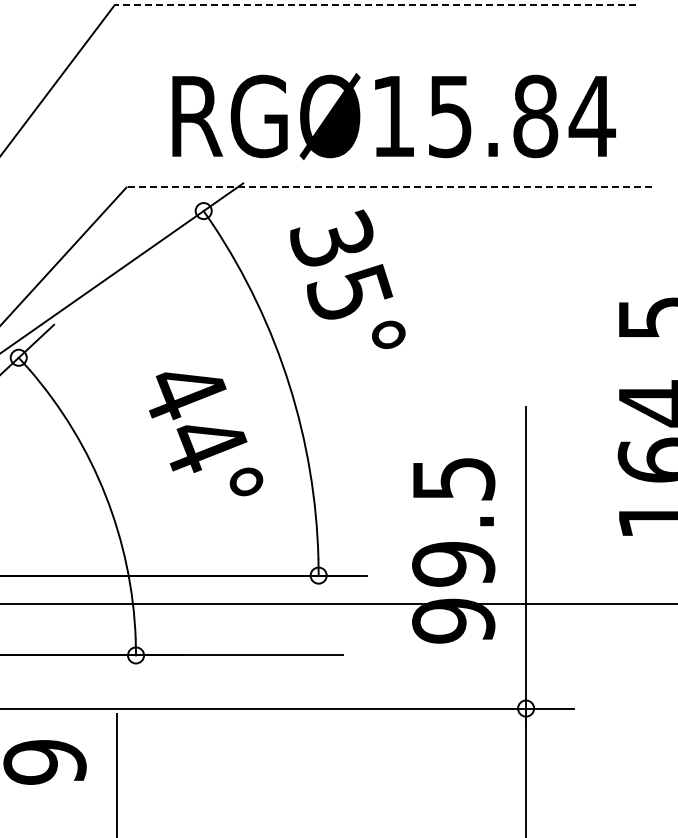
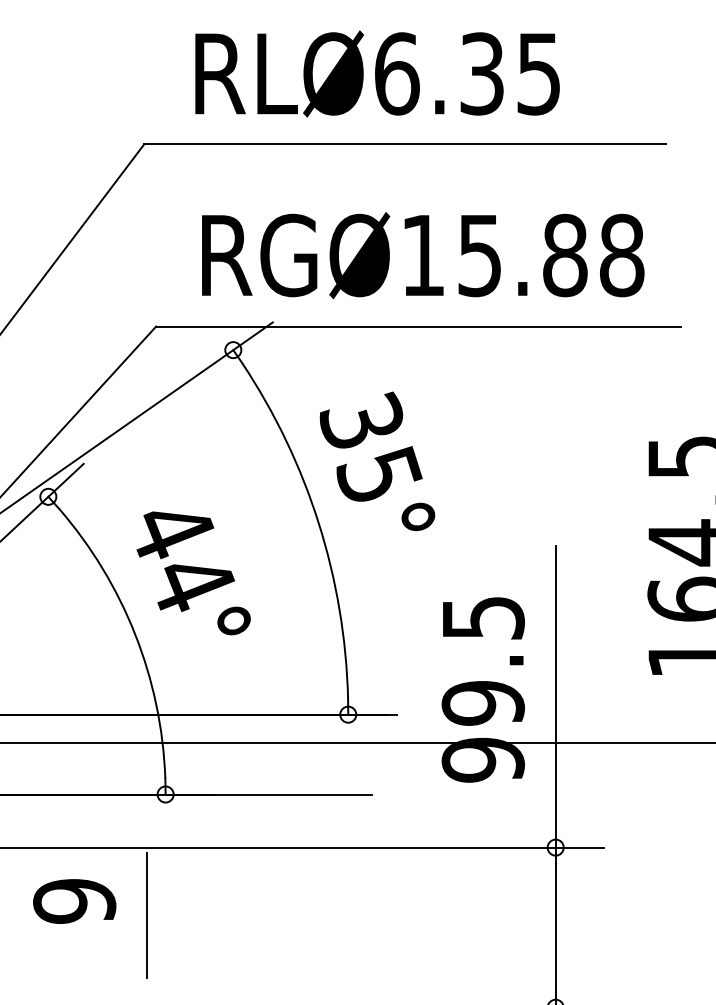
line: (375, 5) -> (405, 144), dashed -> solid
text: (591, 116) -> (621, 255), RGØ15.84 -> RGØ15.88
line: (388, 187) -> (418, 326), dashed -> solid
text: (347, 278) -> (377, 460), moved
text: (205, 434) -> (193, 573), moved

